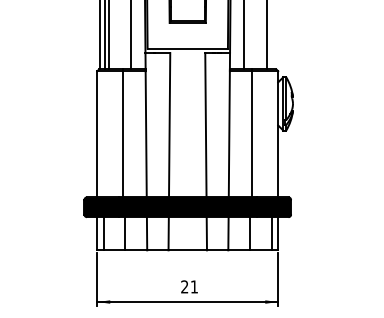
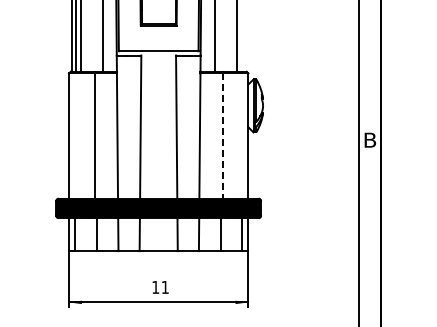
line: (252, 134) -> (222, 136), solid -> dashed
text: (184, 286) -> (155, 286), 21 -> 11

